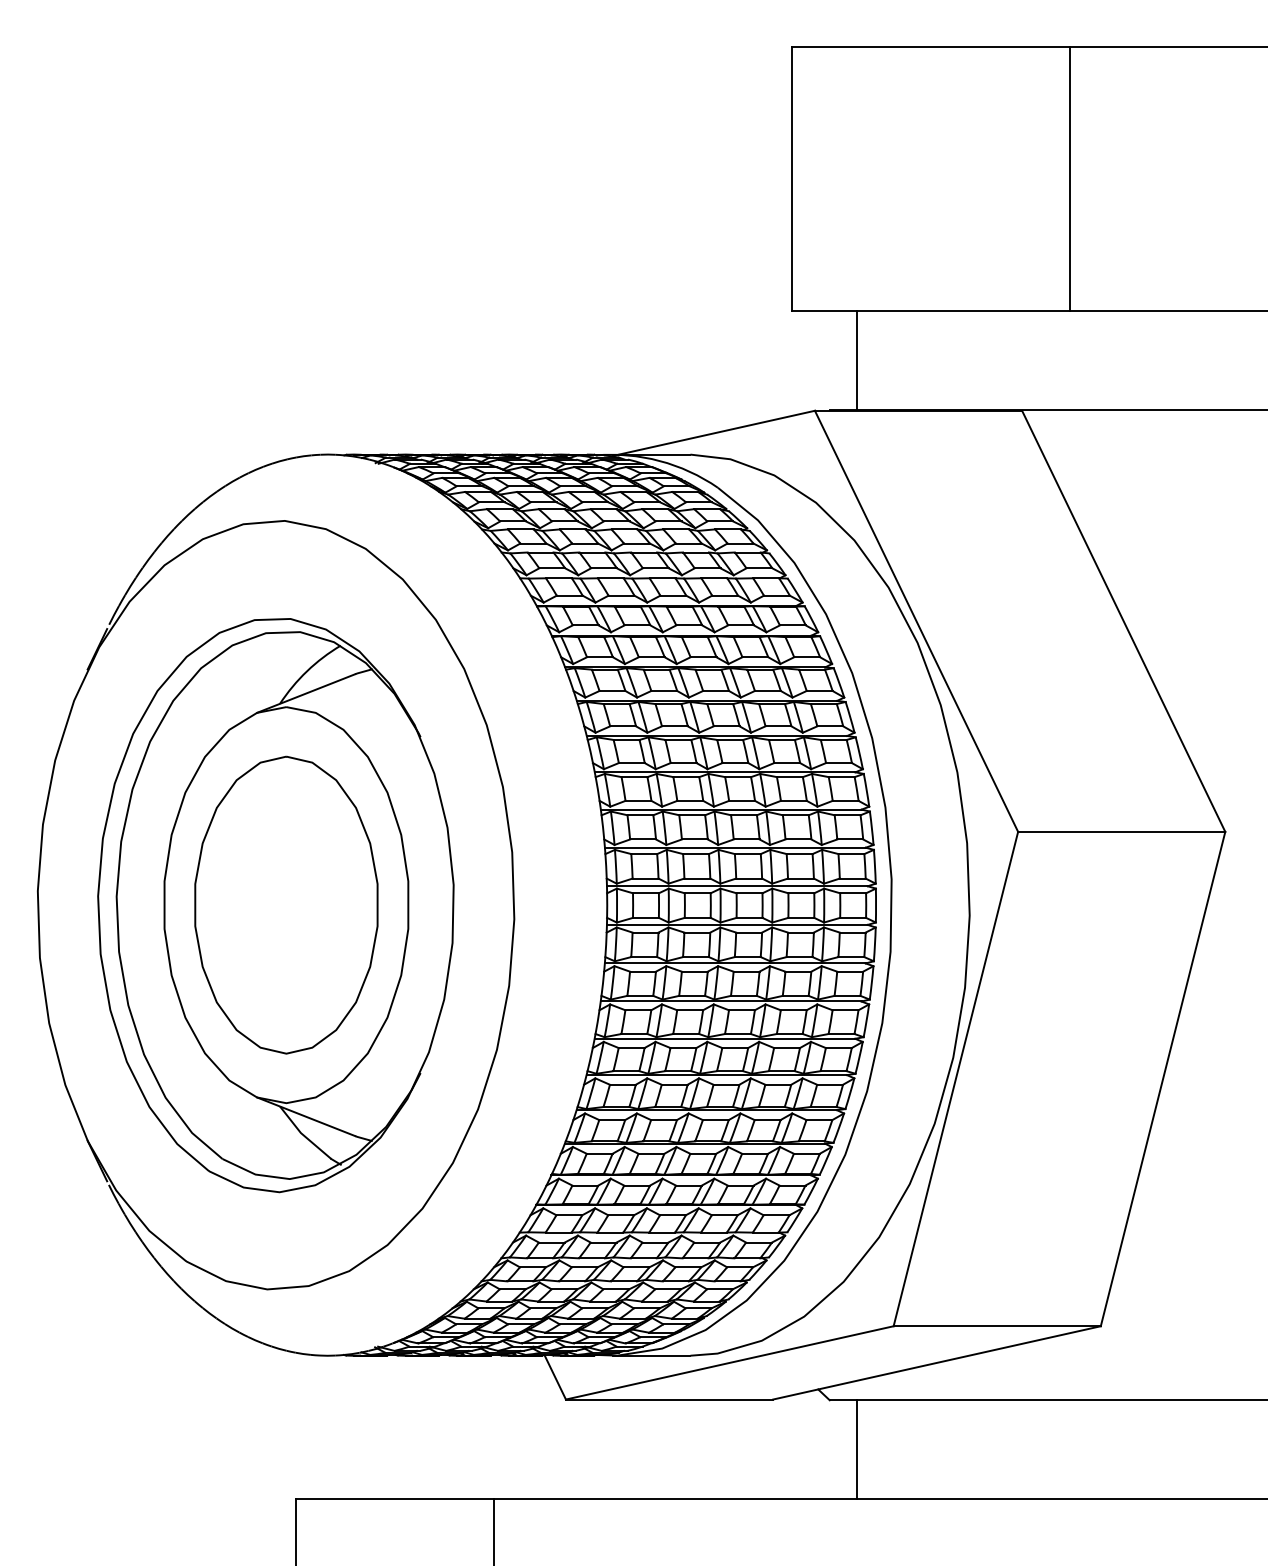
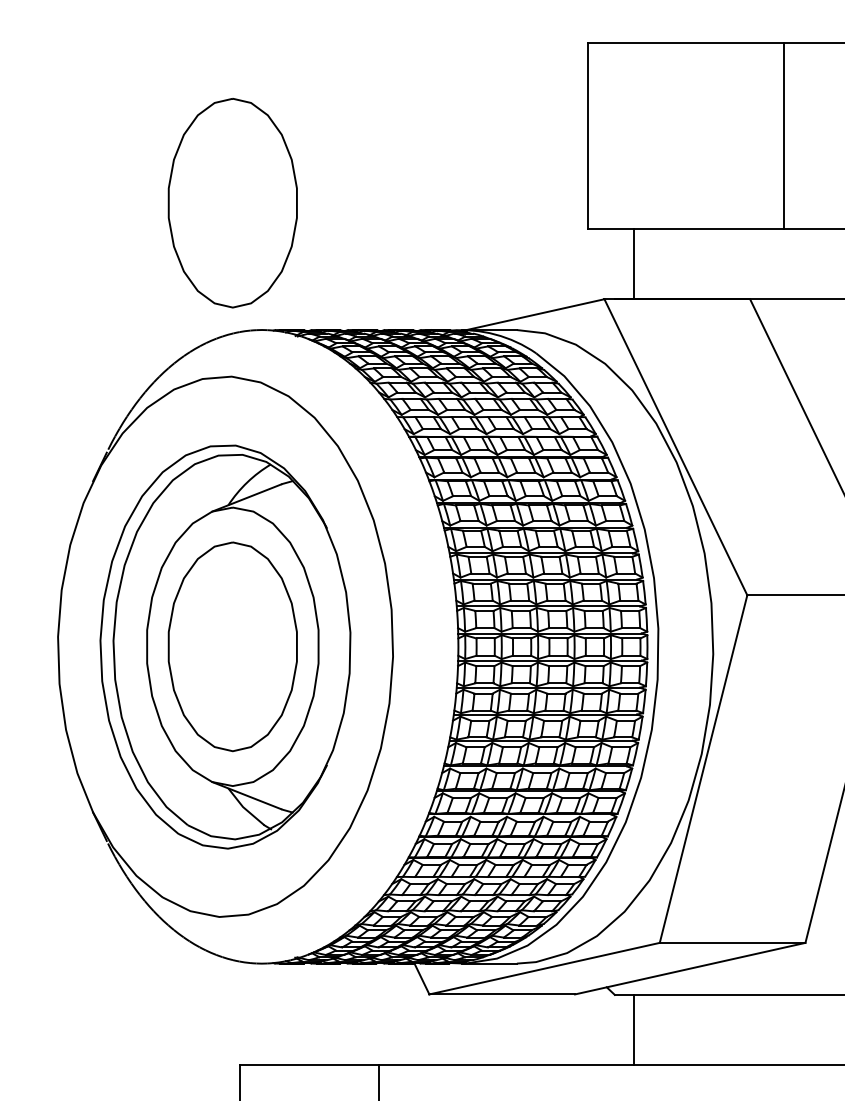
part: (286, 273) -> (232, 202), added

